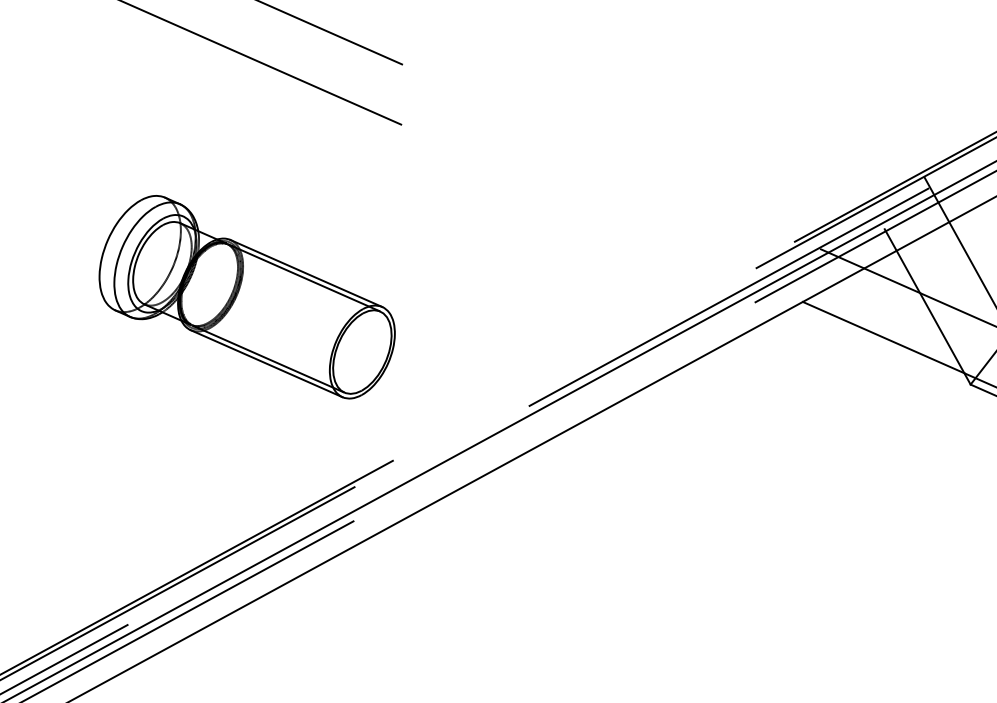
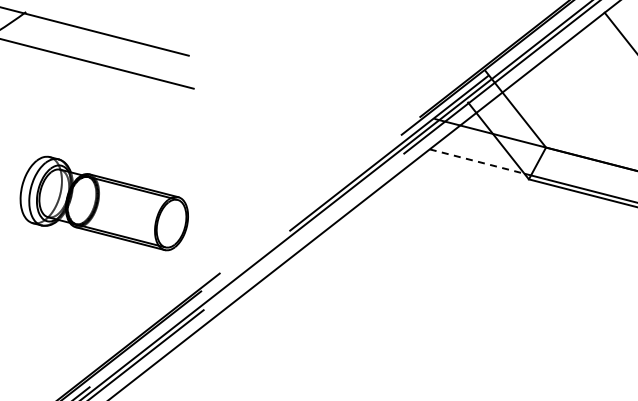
part: (247, 296) -> (103, 203), moved
line: (884, 337) -> (477, 161), solid -> dashed

